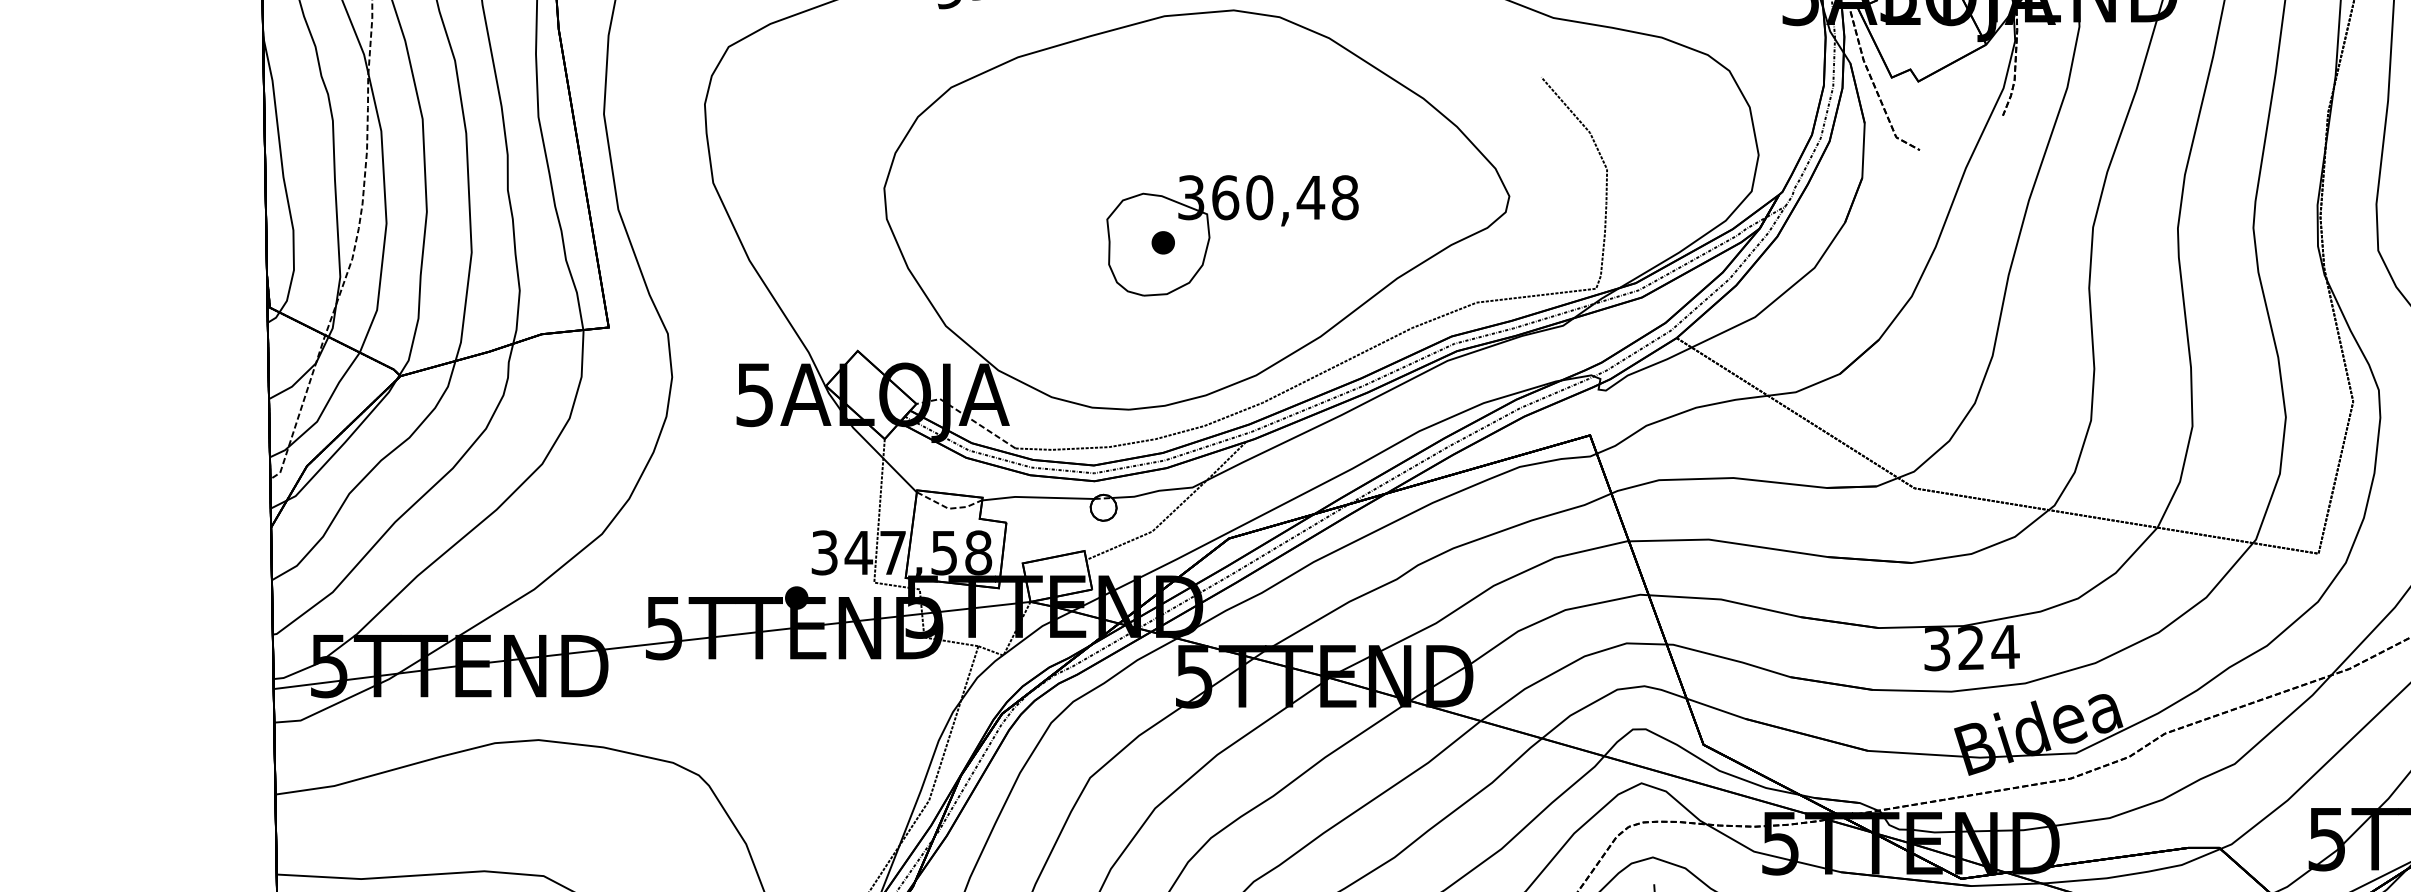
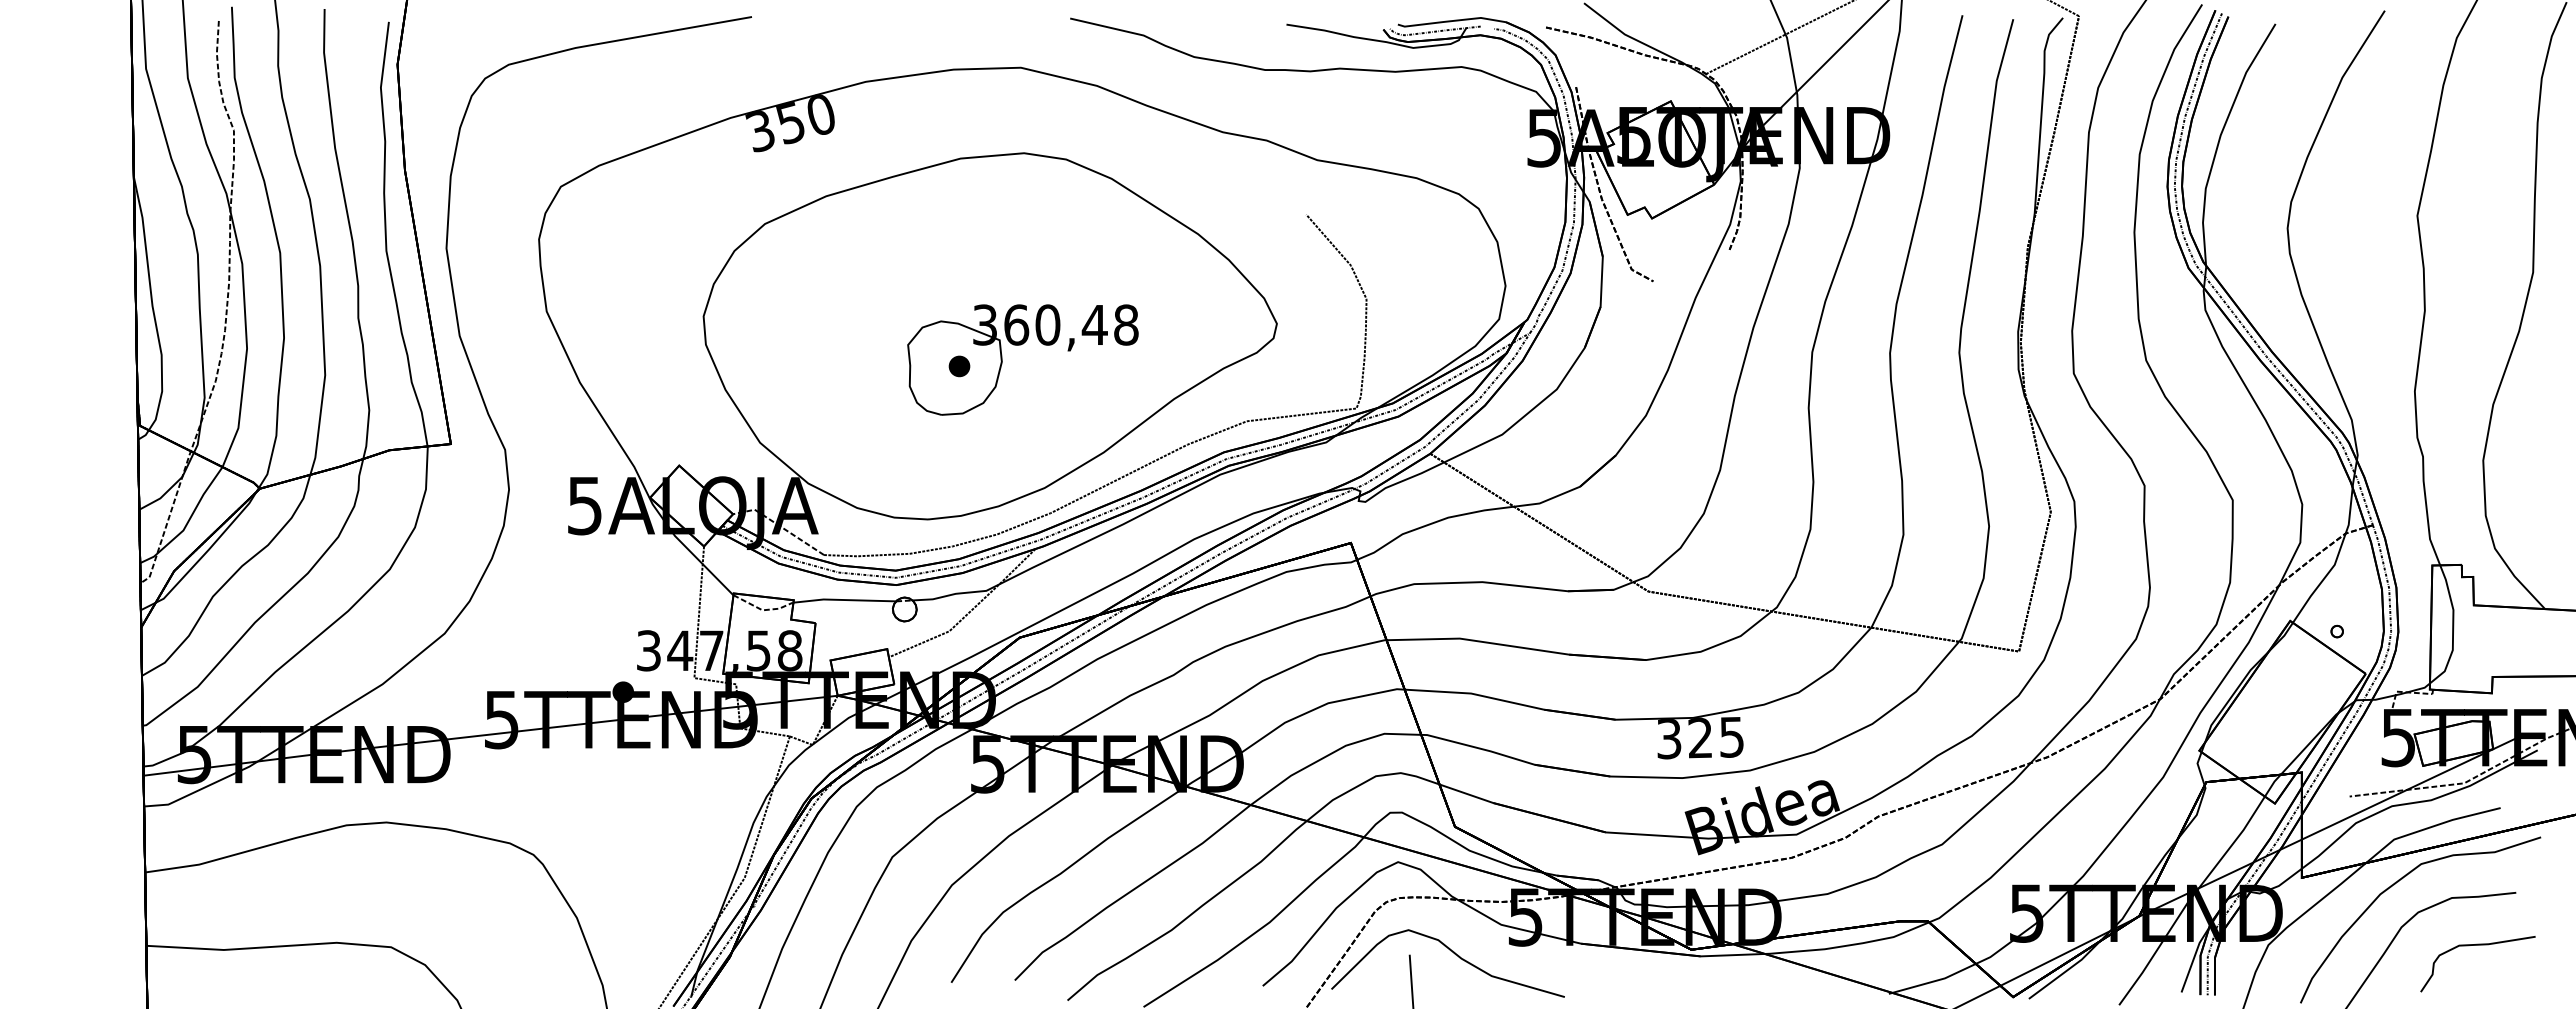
text: (2005, 647) -> (1731, 737), 324 -> 325

